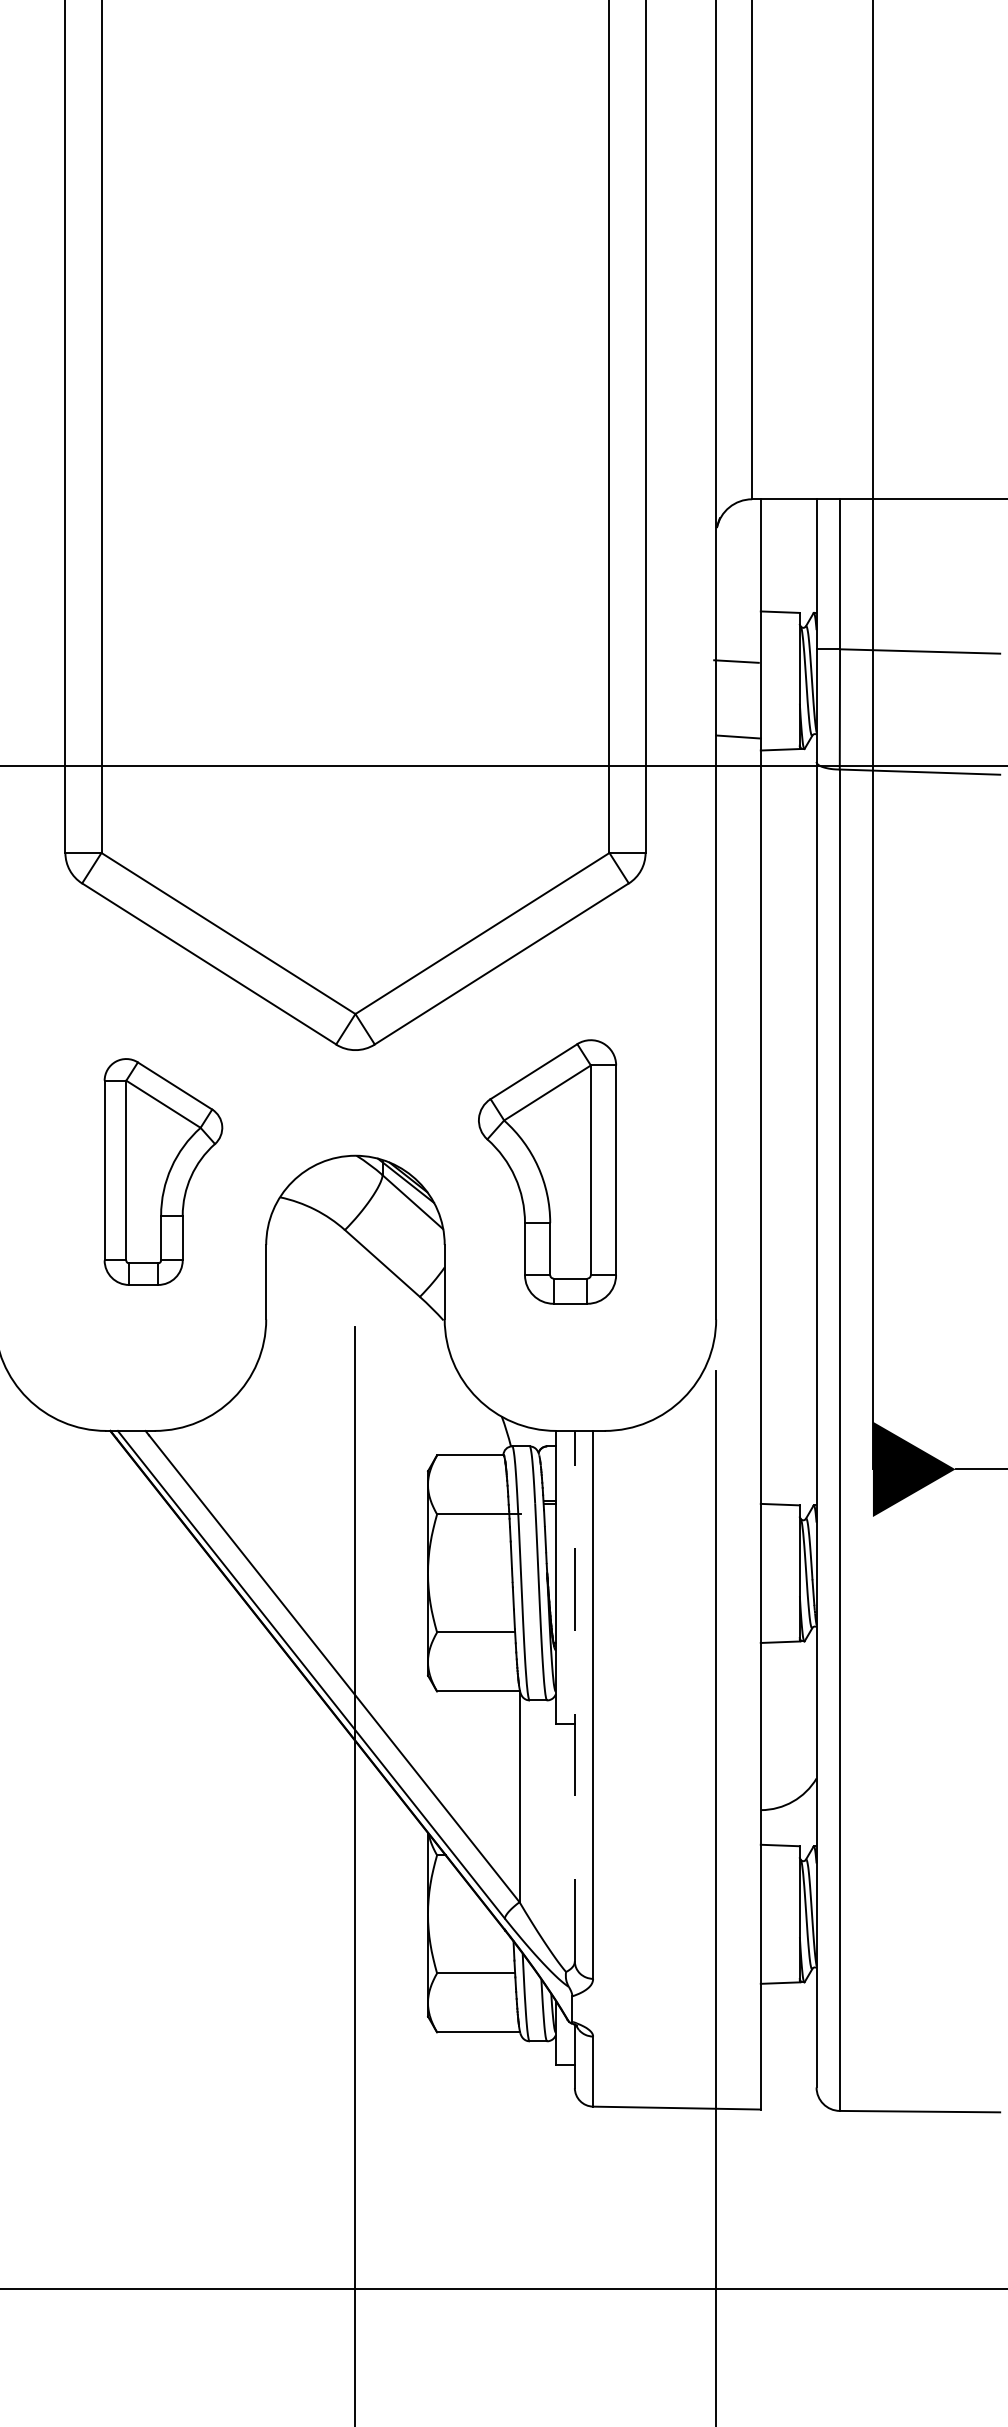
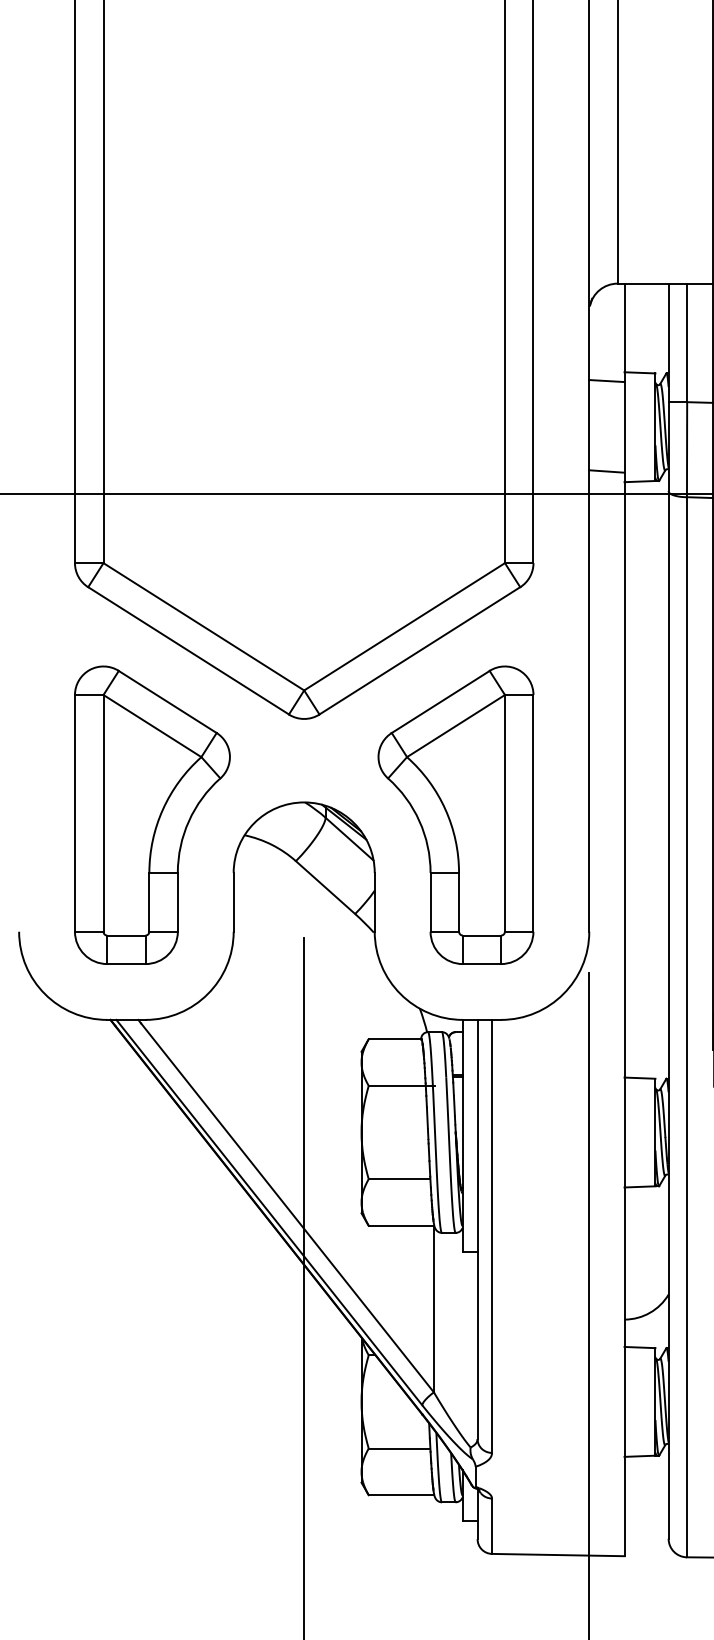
line: (736, 661) -> (606, 381), moved
part: (163, 1171) -> (152, 814), size x1.67
part: (547, 1171) -> (455, 814), size x1.43
line: (574, 1695) -> (477, 1228), dashed -> solid

